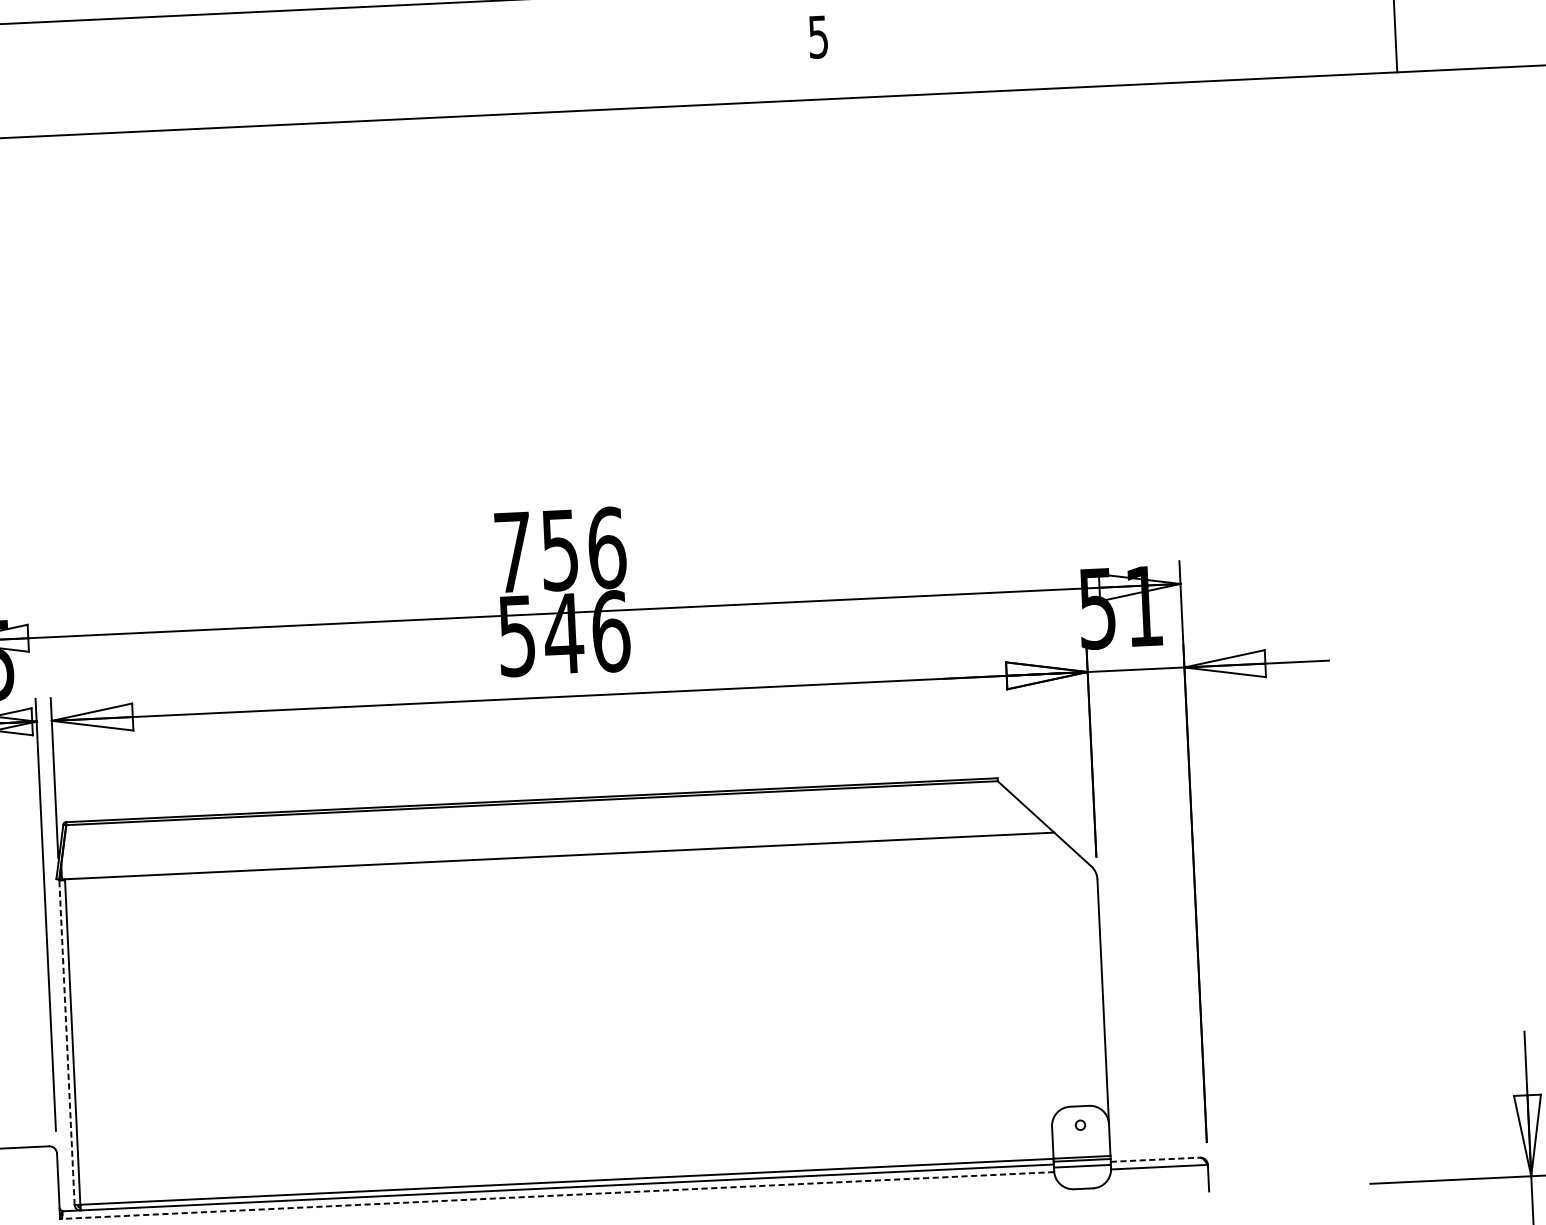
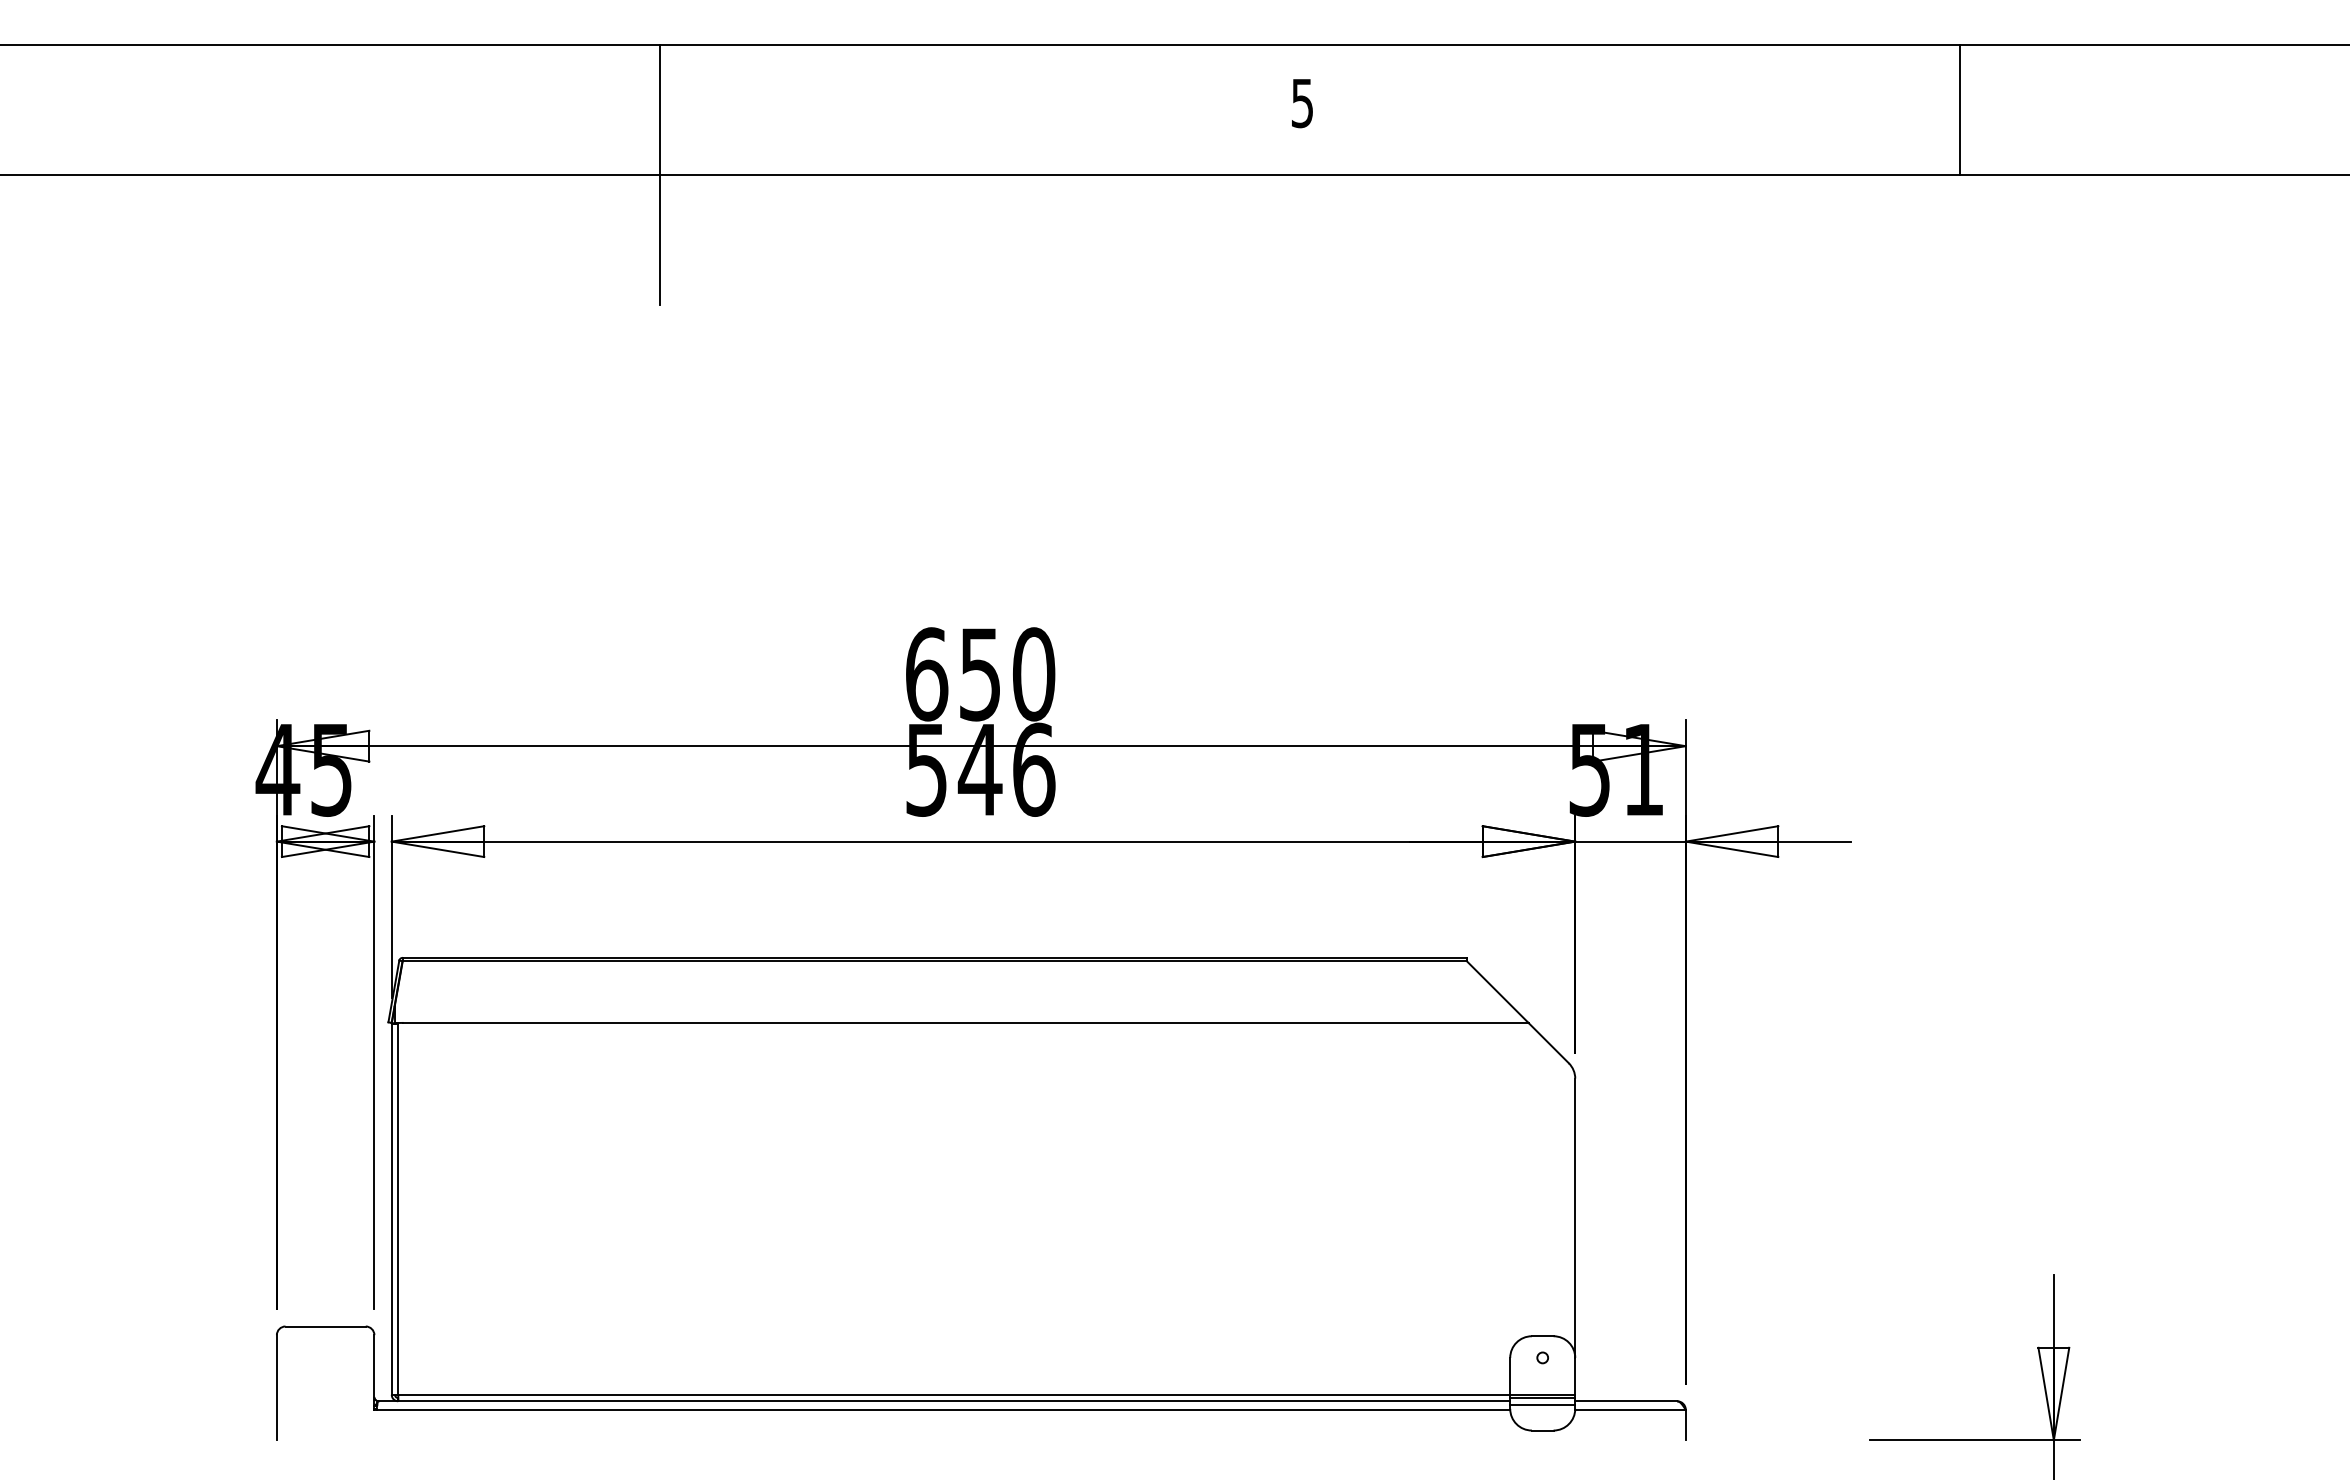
line: (258, 125) -> (659, 174), added
text: (560, 550) -> (980, 674), 756 -> 650
line: (66, 1041) -> (391, 1208), dashed -> solid
line: (1155, 1159) -> (1626, 1401), dashed -> solid
line: (558, 1195) -> (943, 1409), dashed -> solid

